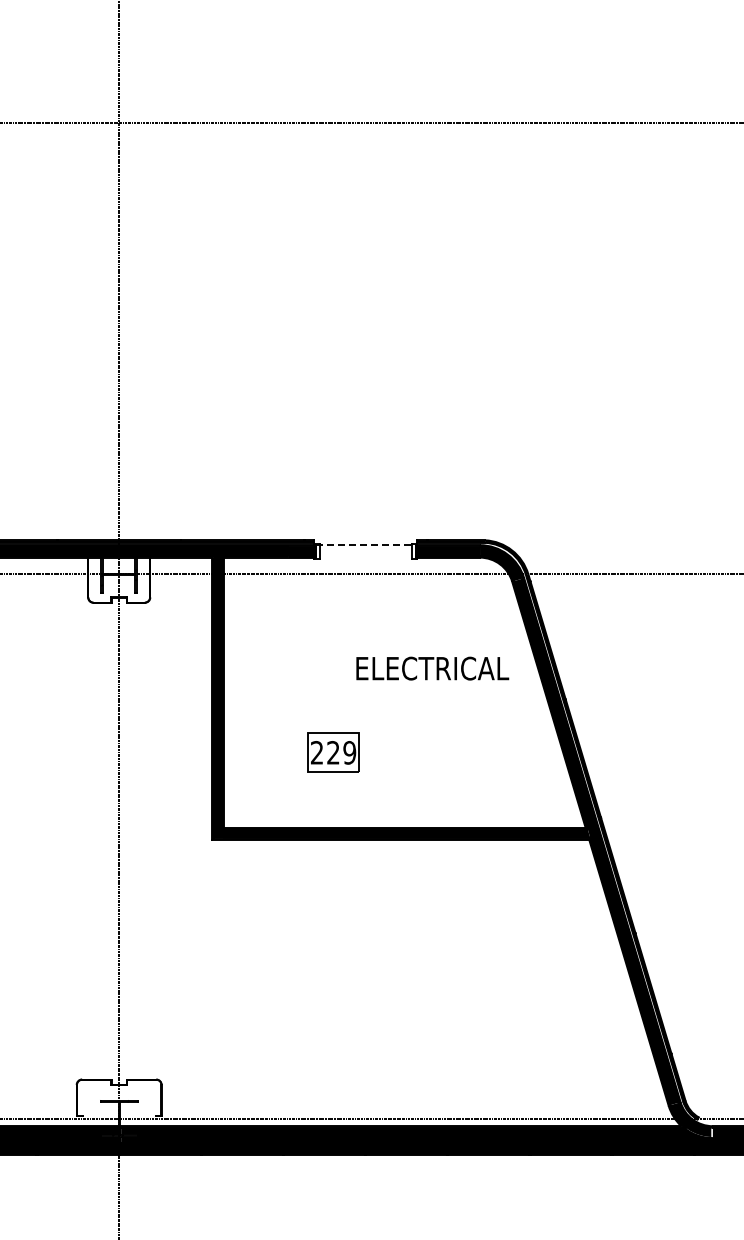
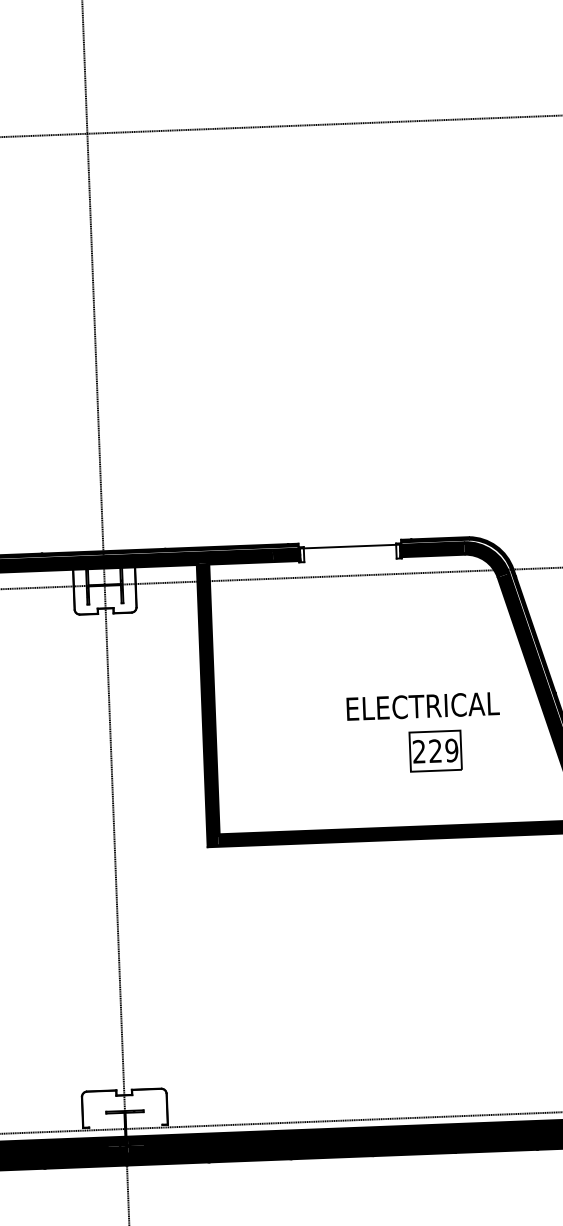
line: (366, 545) -> (350, 546), dashed -> solid
text: (432, 668) -> (422, 706), moved
part: (333, 752) -> (435, 750), moved

